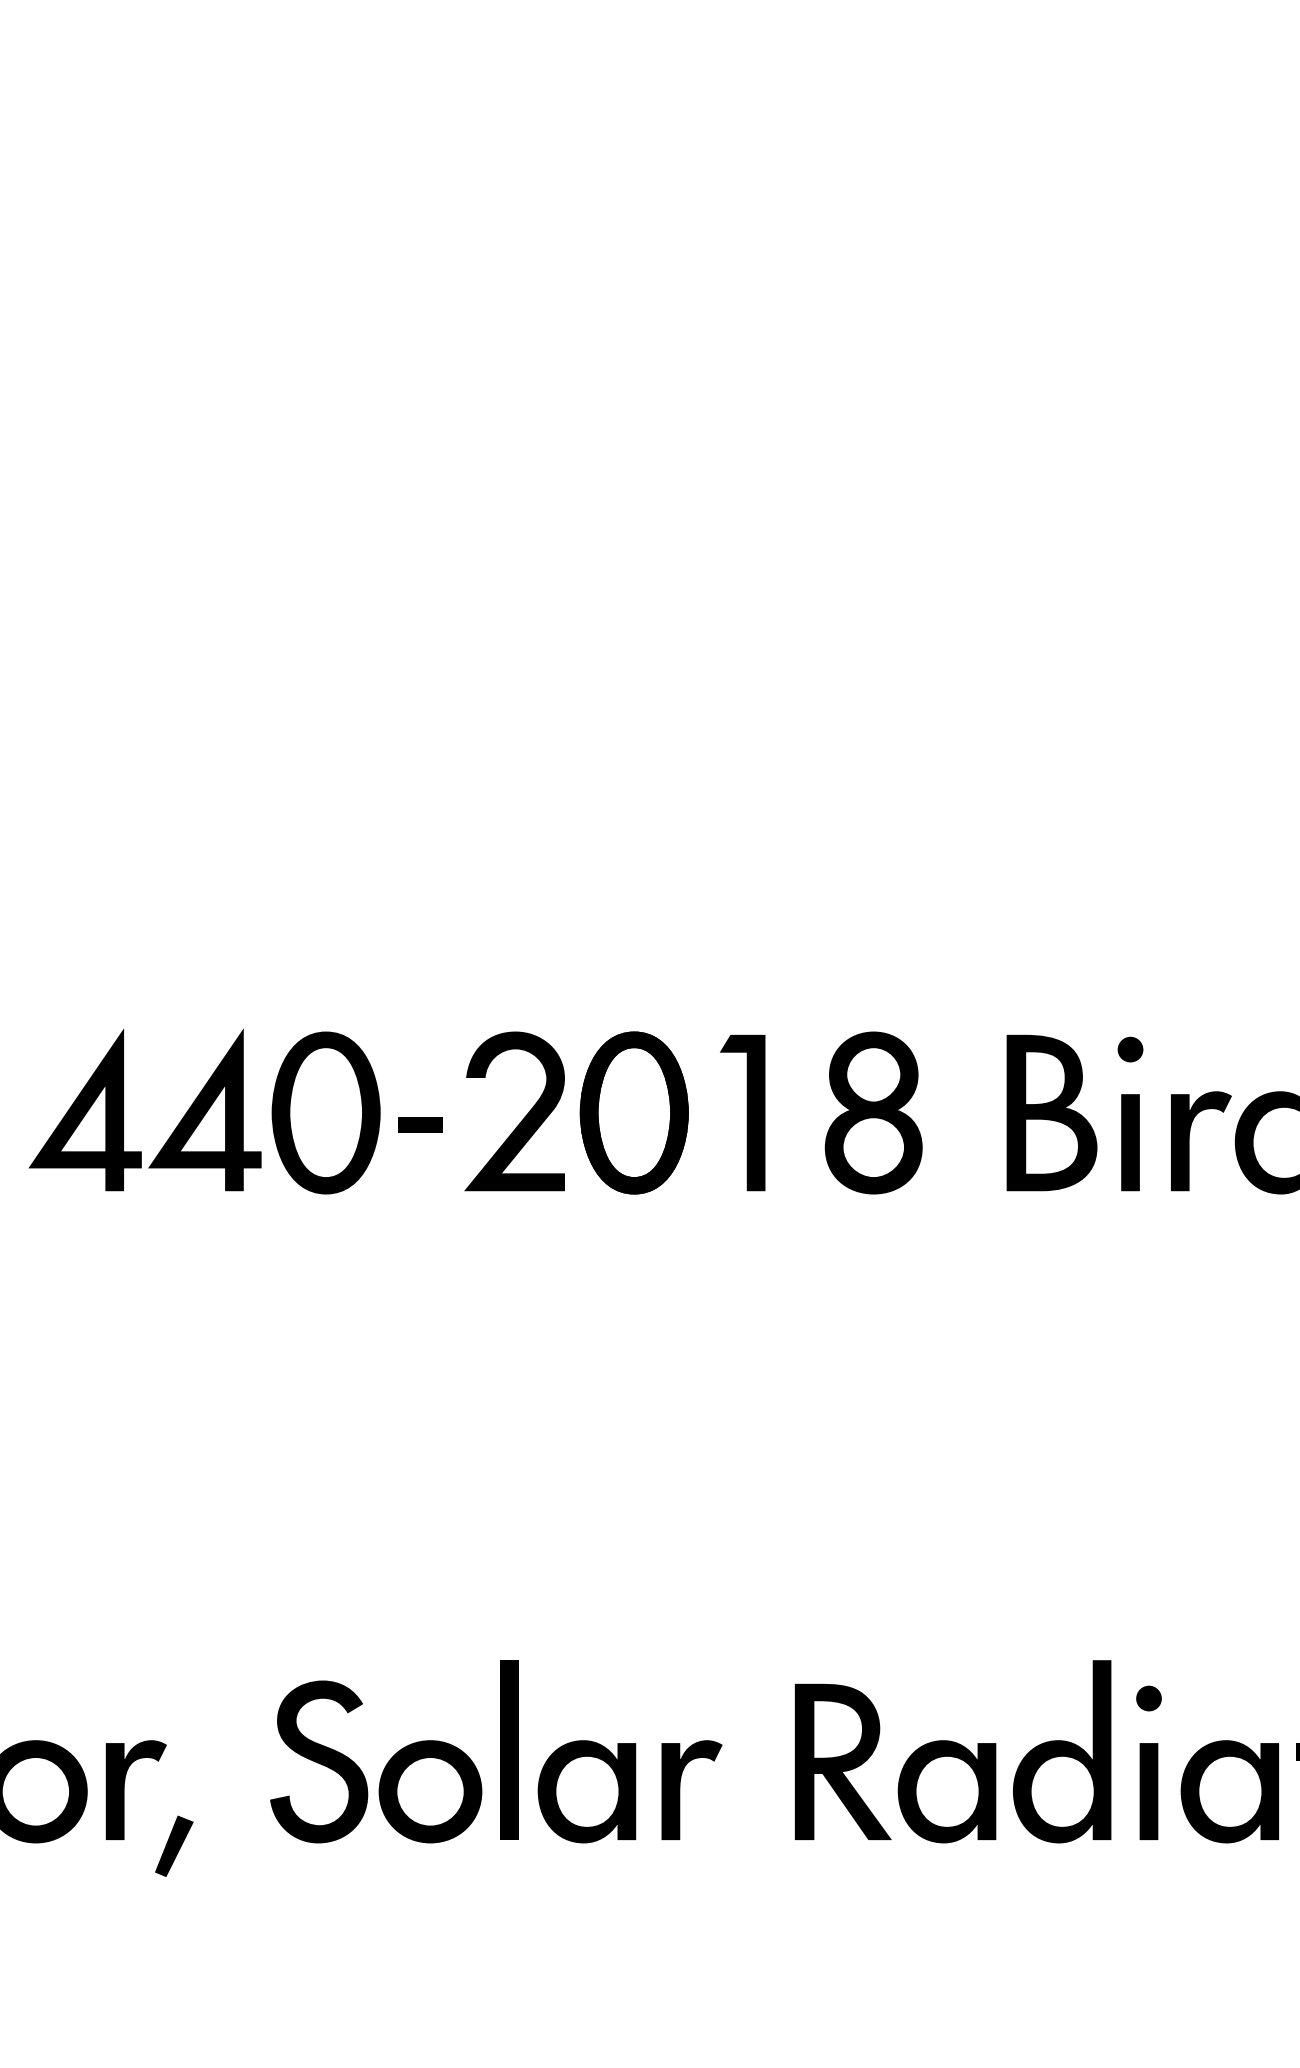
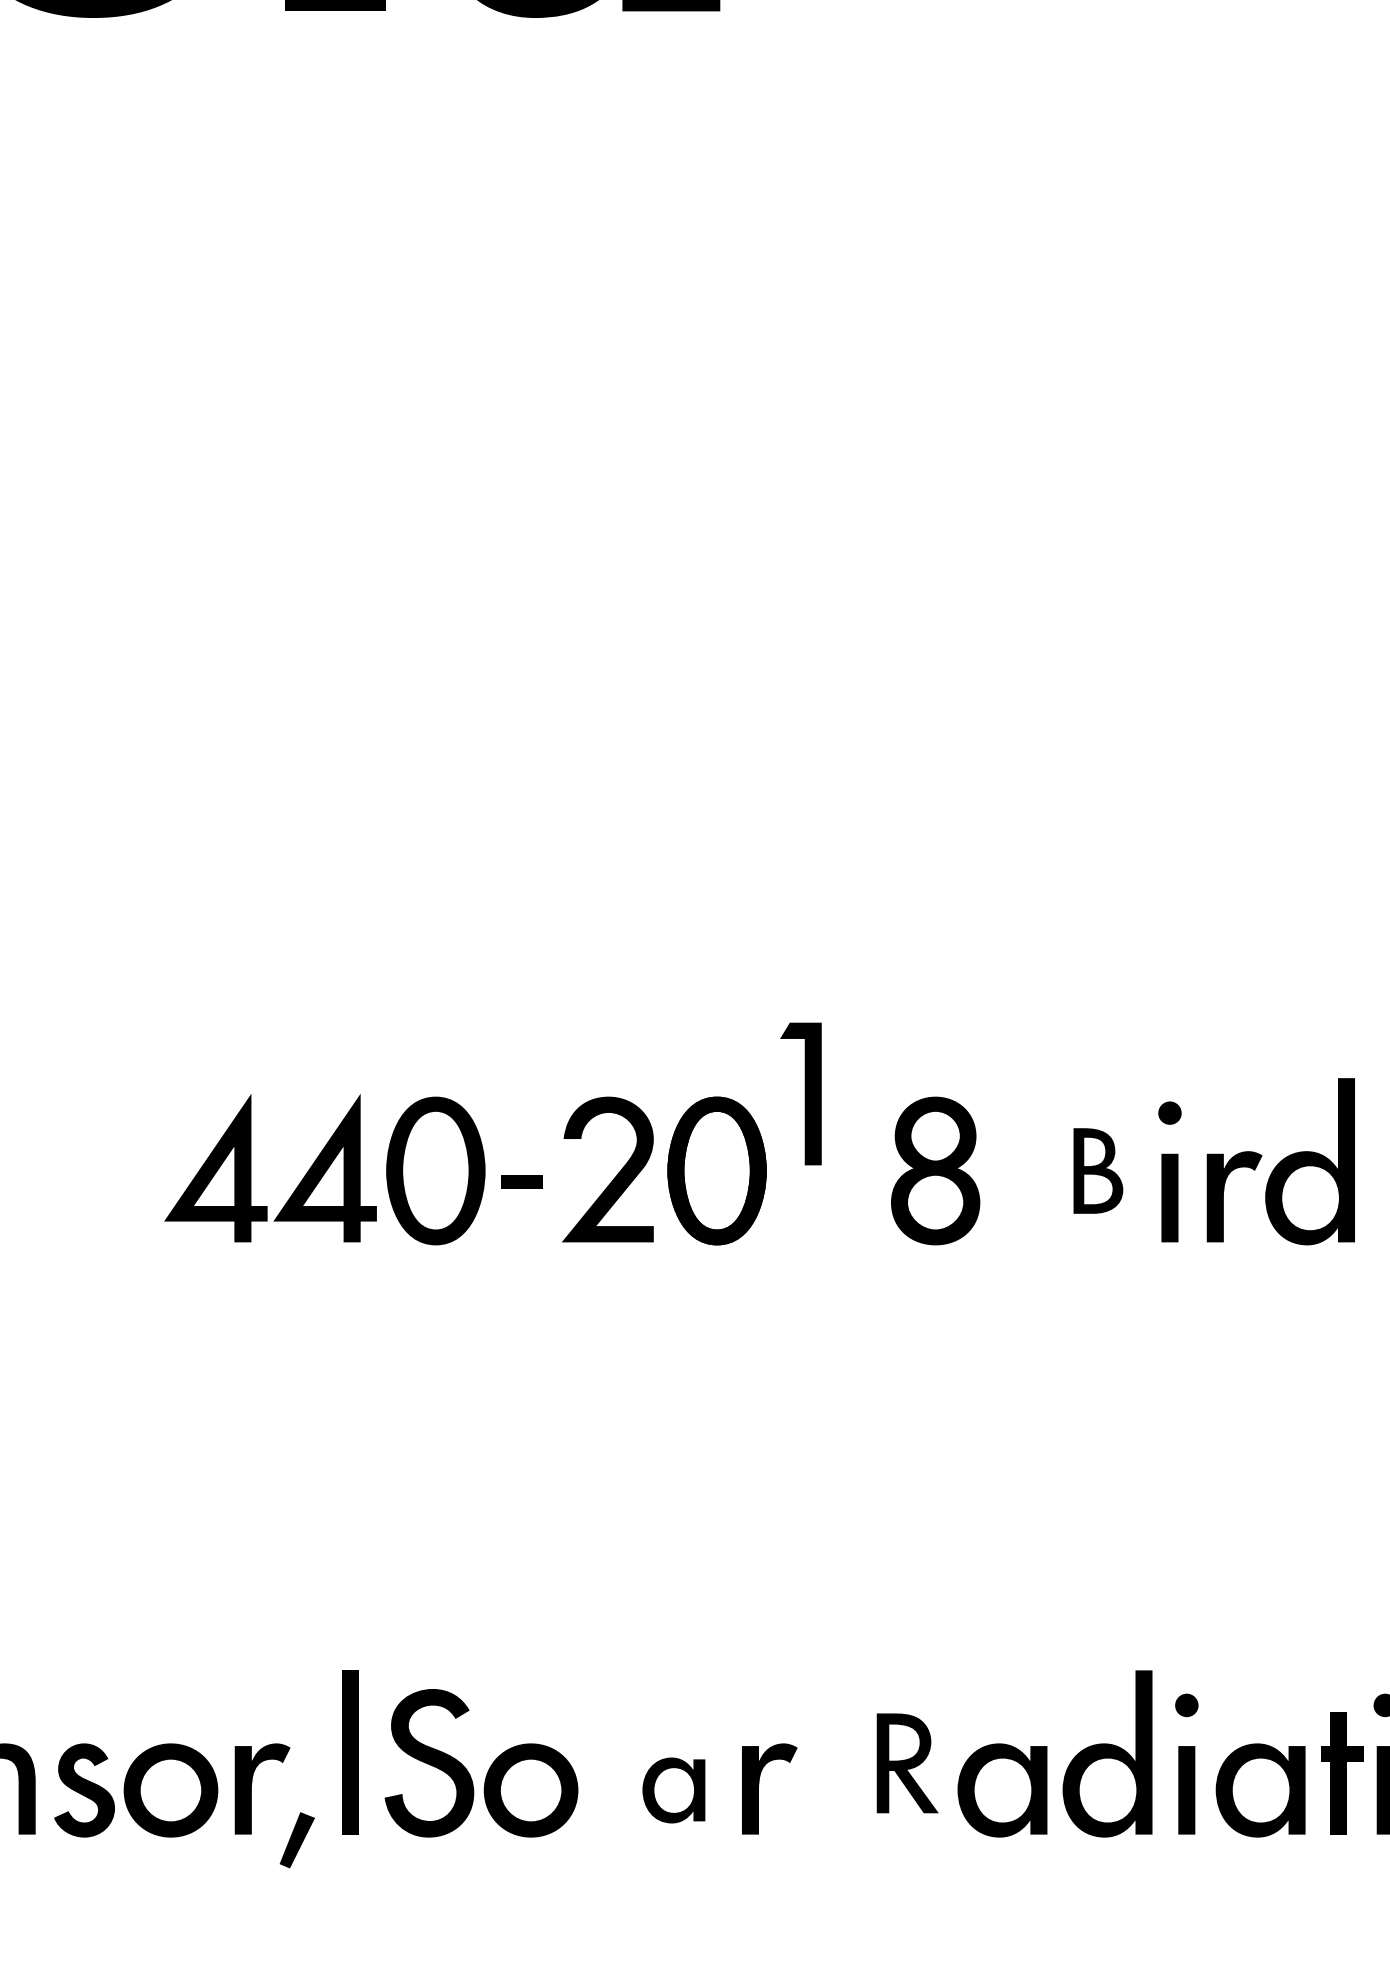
part: (742, 1112) -> (800, 1093), moved
part: (1052, 1112) -> (1098, 1170), size x0.6
part: (509, 1750) -> (350, 1752), moved
part: (842, 1762) -> (907, 1763), size x0.7
part: (586, 1791) -> (673, 1790), size x0.7

